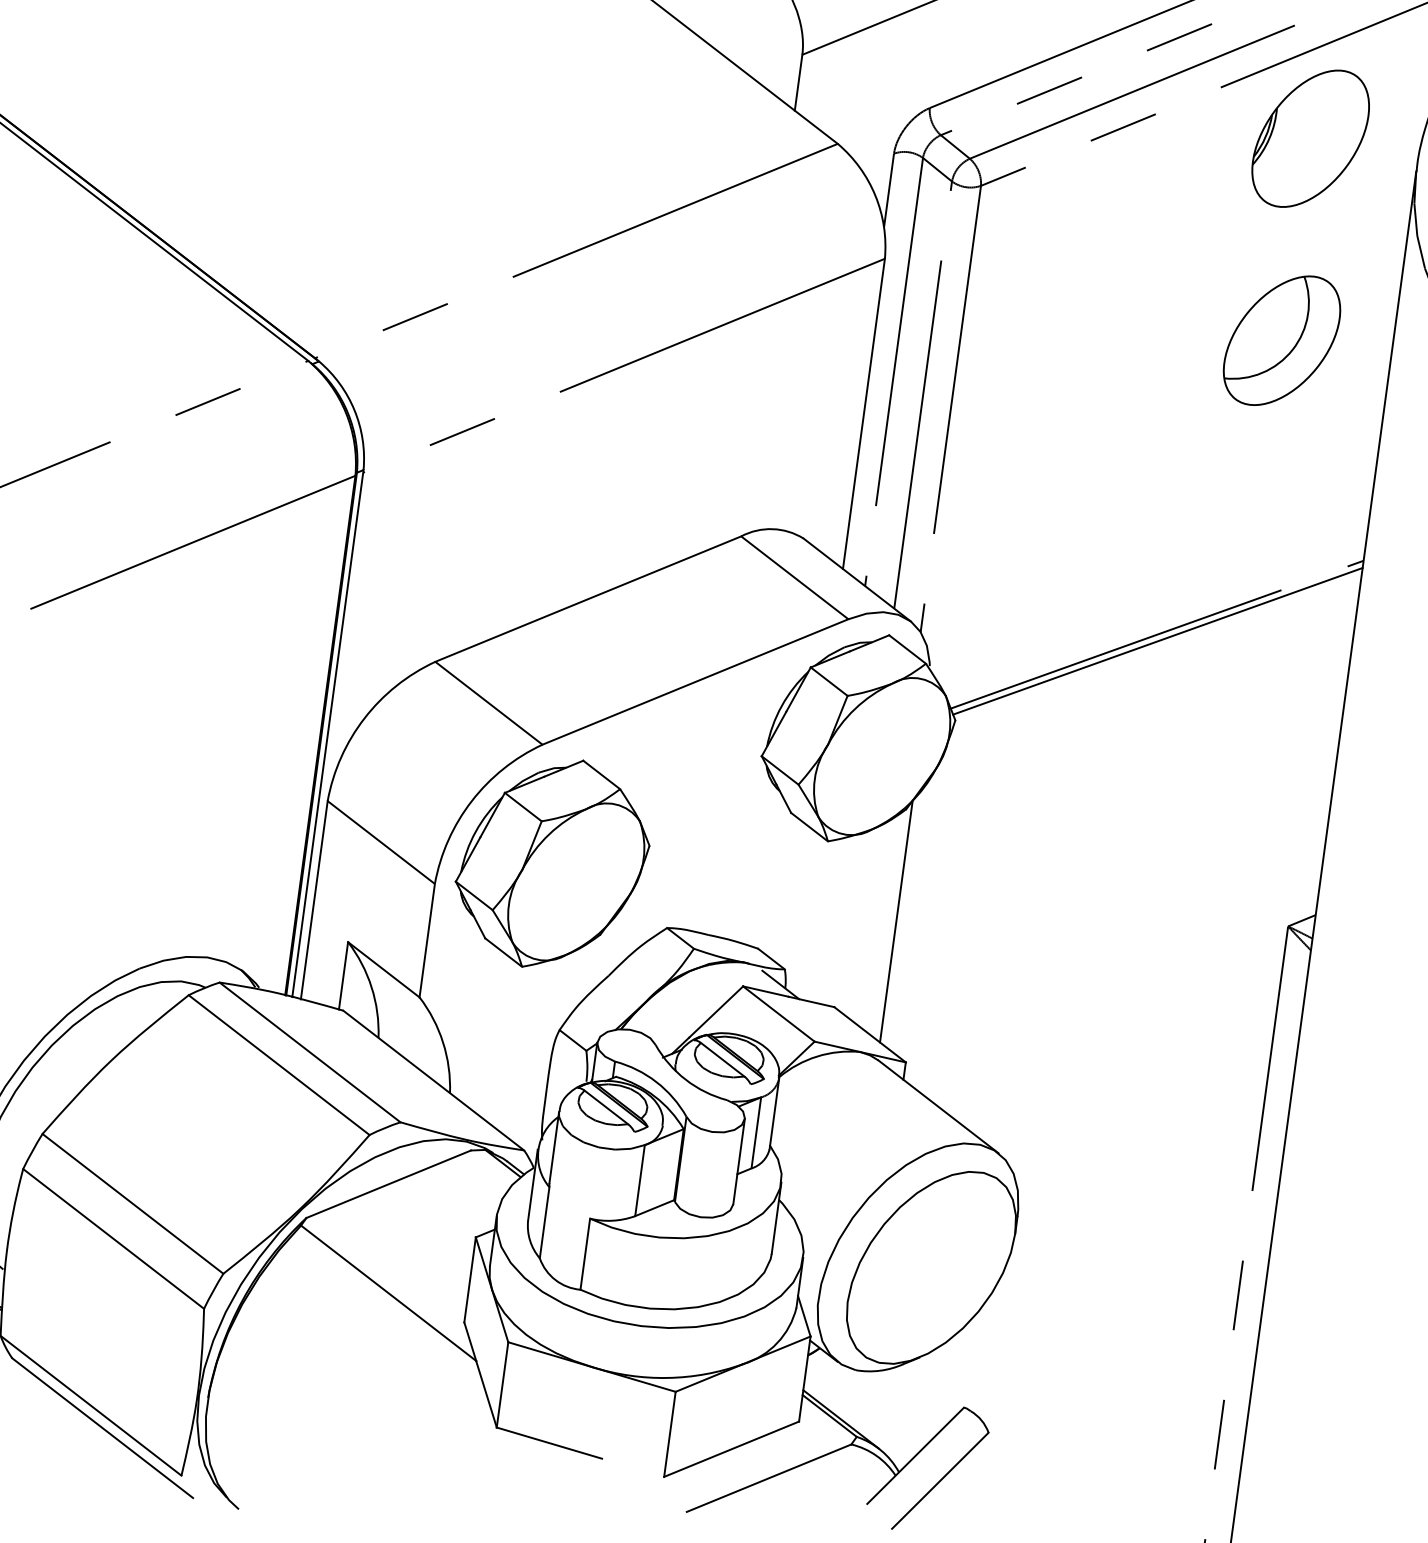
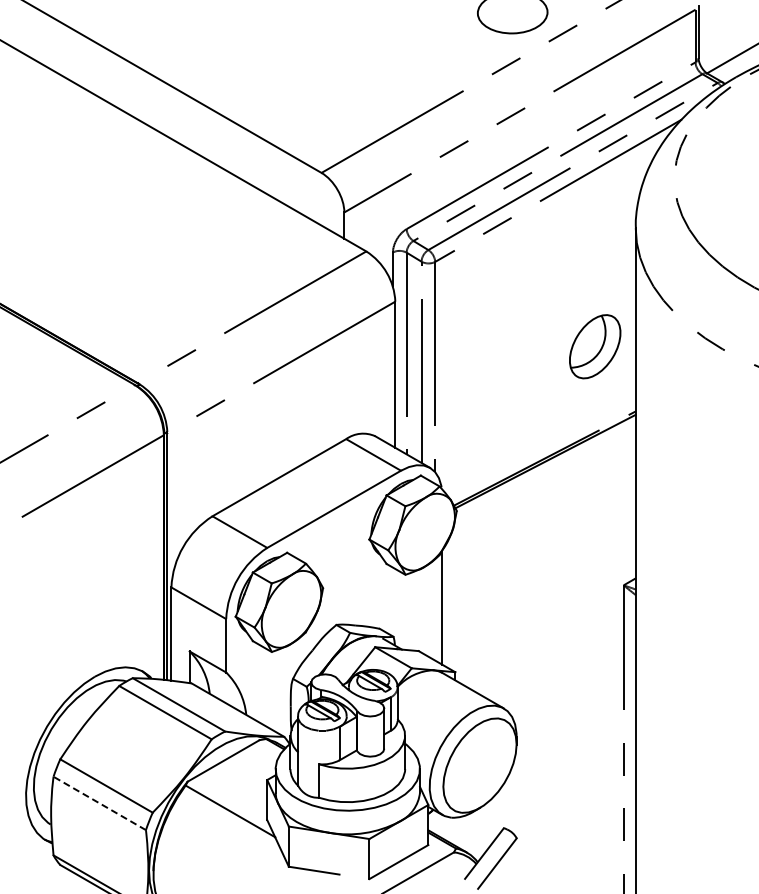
part: (1309, 138) -> (584, 219), removed
part: (1282, 340) -> (595, 346), moved
line: (113, 1238) -> (99, 803), solid -> dashed

